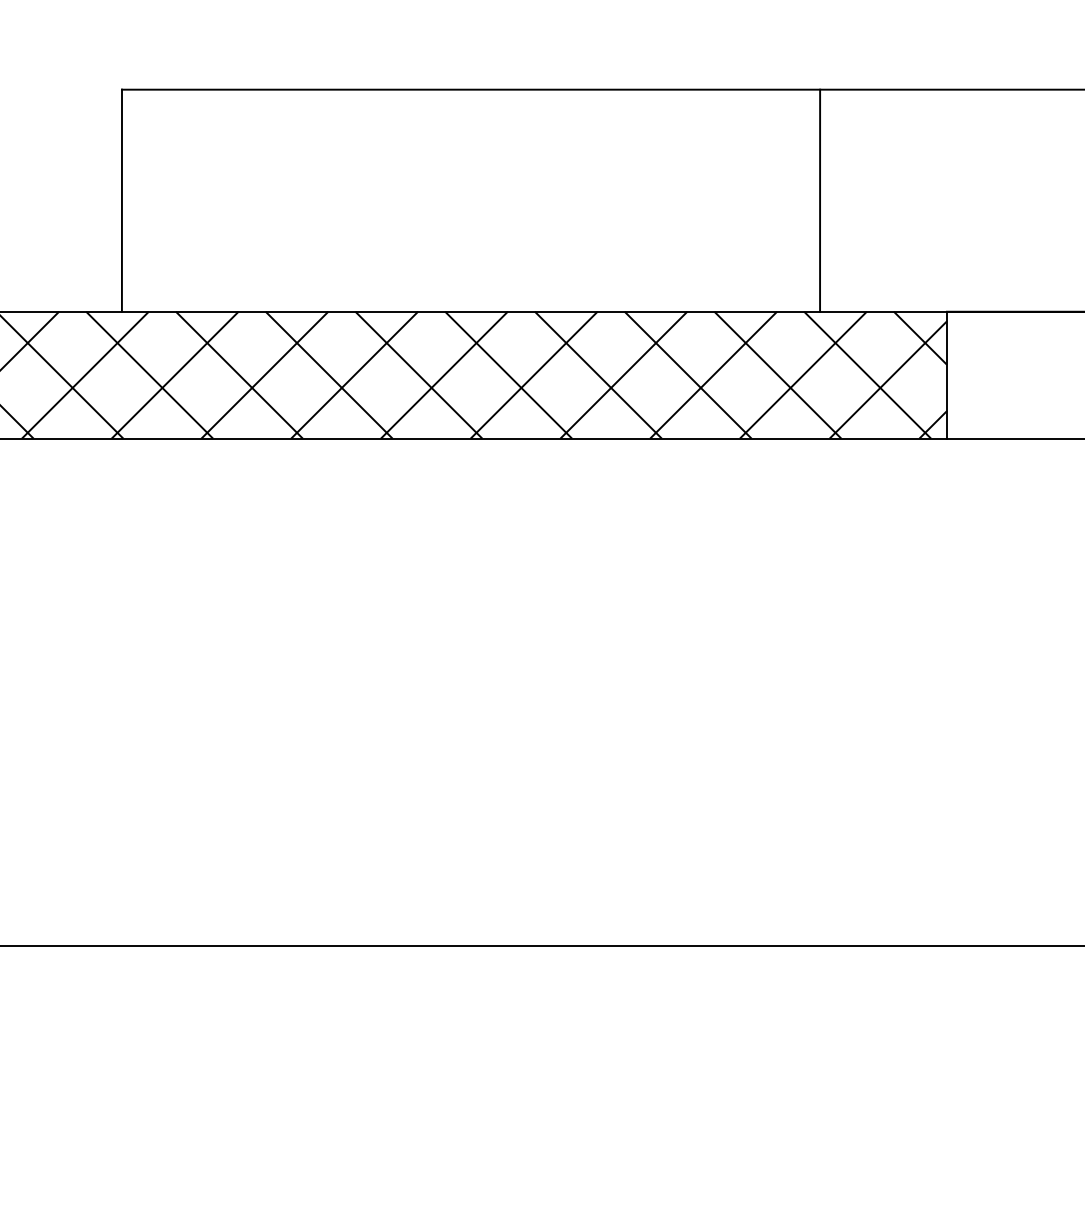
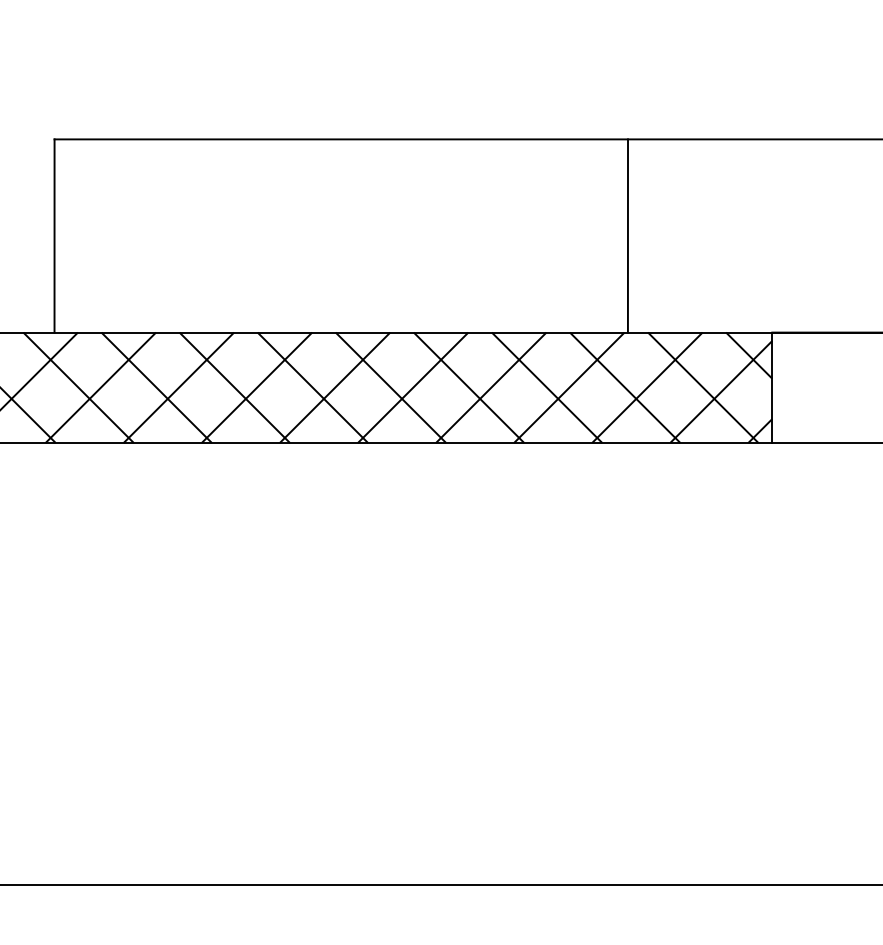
line: (820, 200) -> (628, 235), moved

